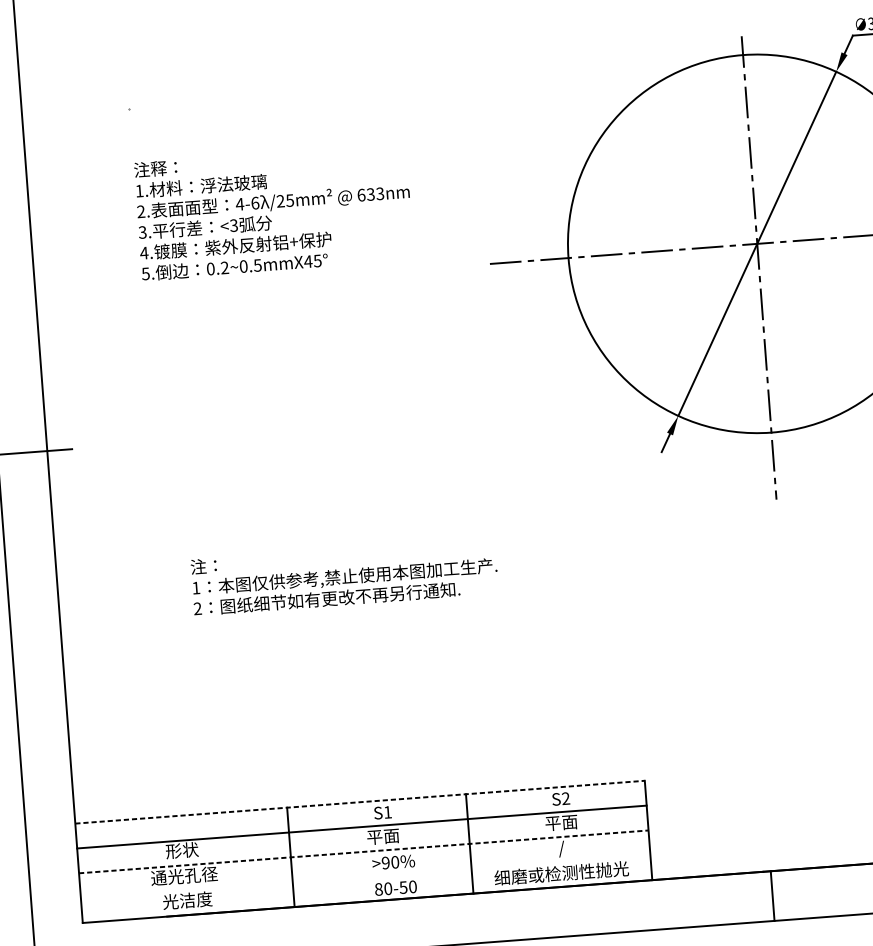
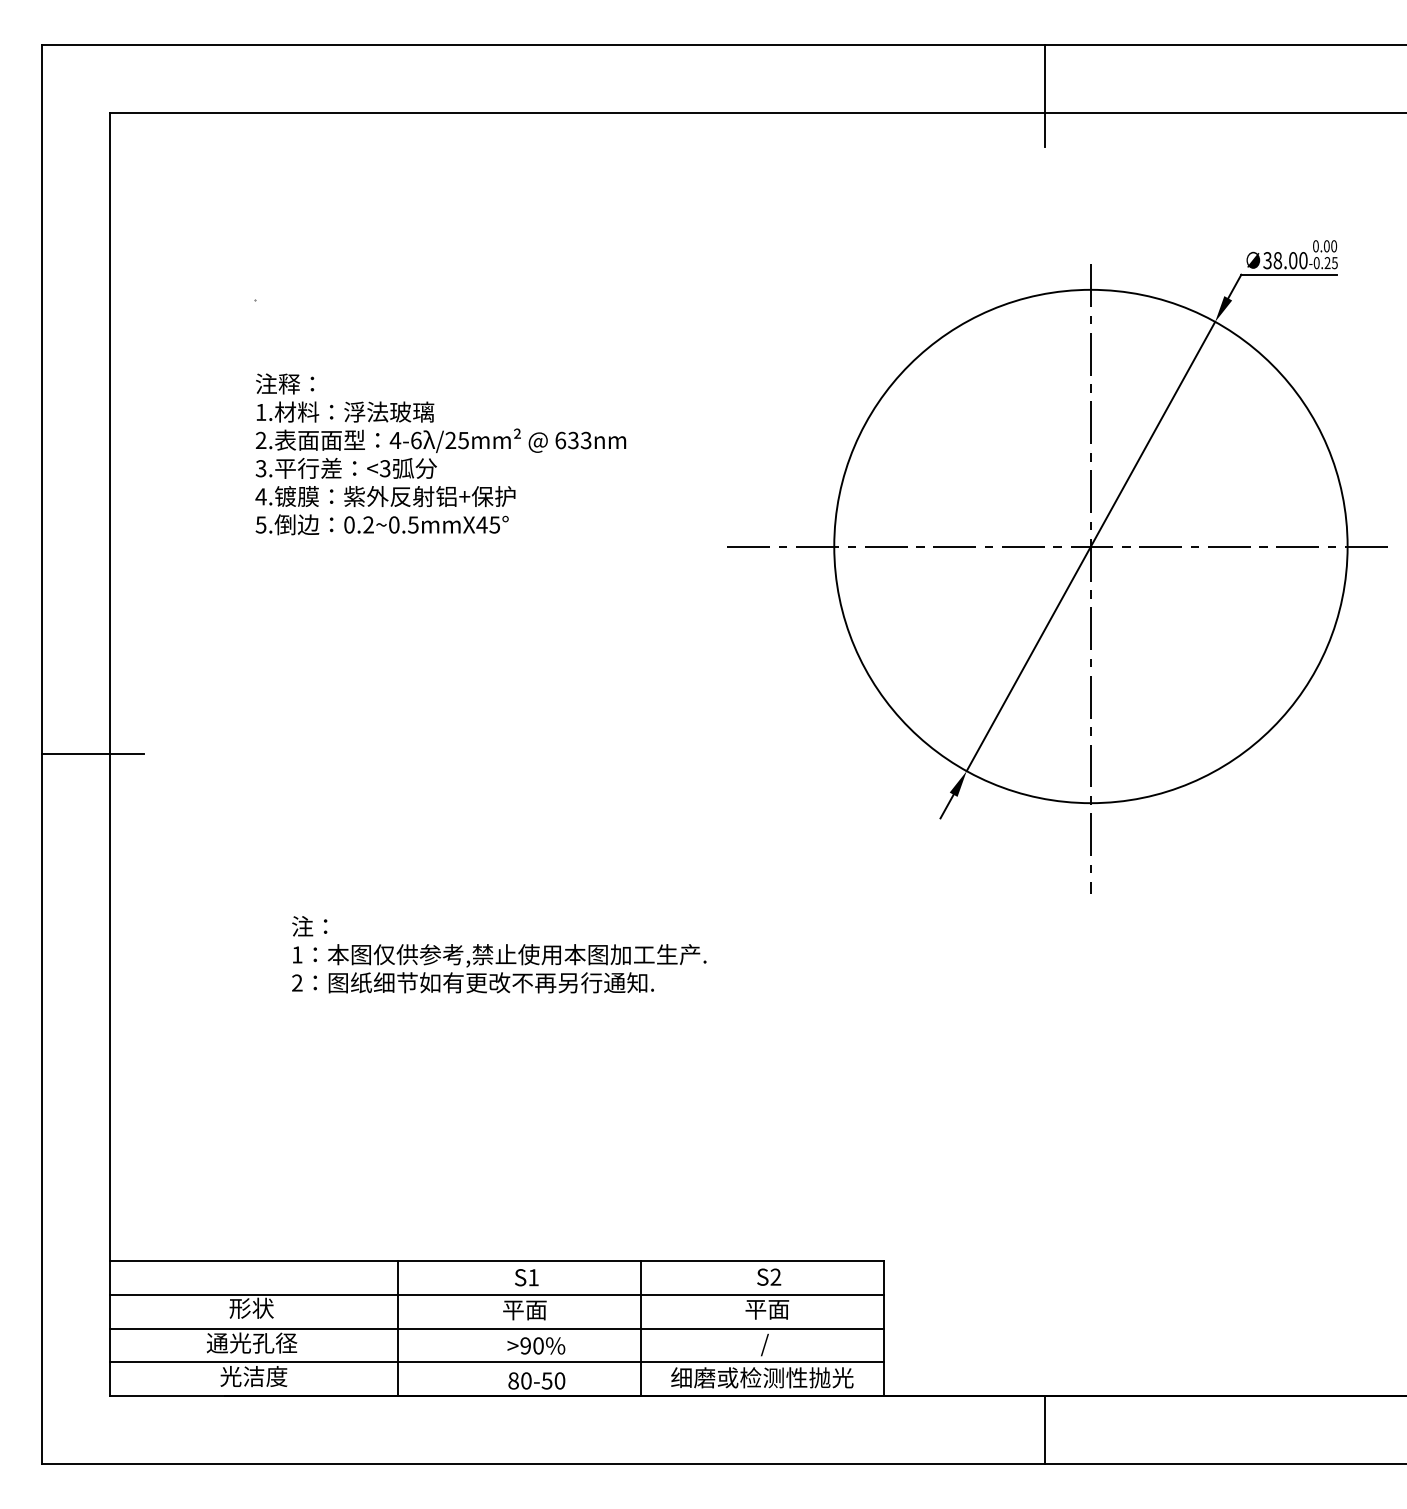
line: (360, 802) -> (497, 1261), dashed -> solid
line: (364, 851) -> (497, 1328), dashed -> solid
line: (365, 876) -> (496, 1362), added

